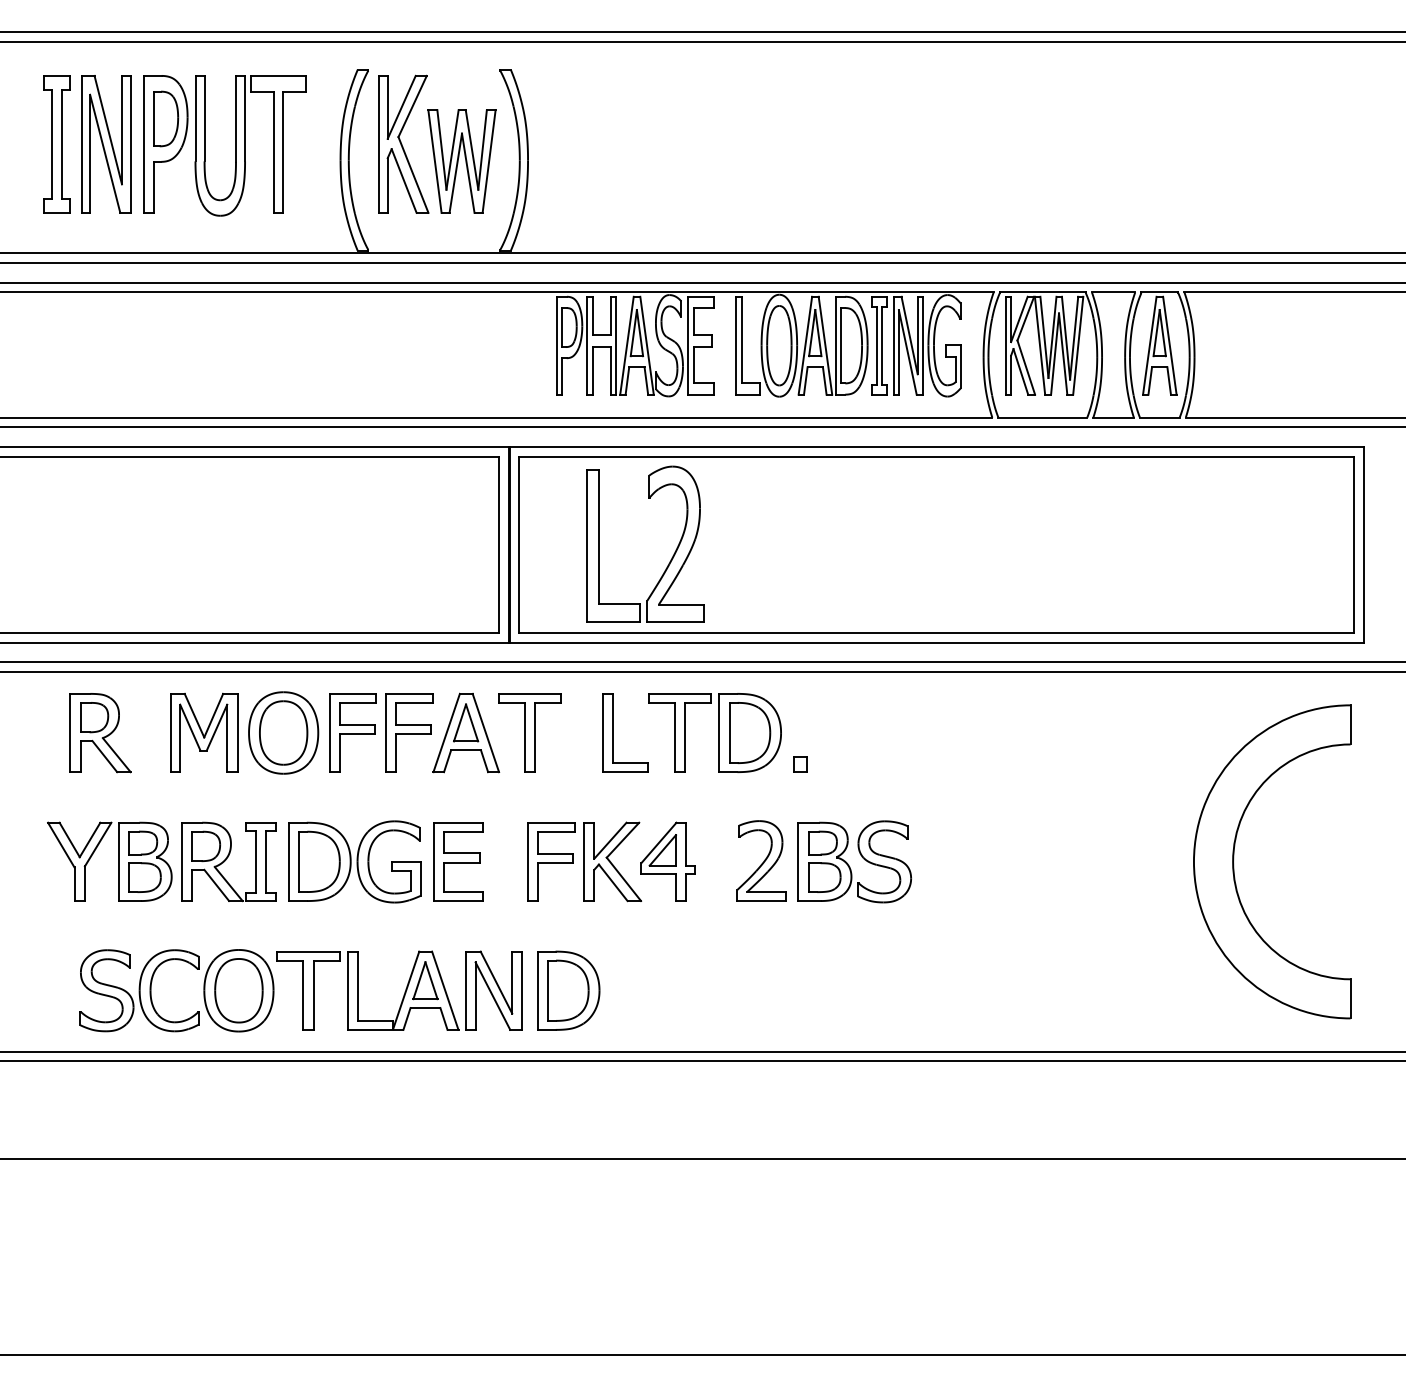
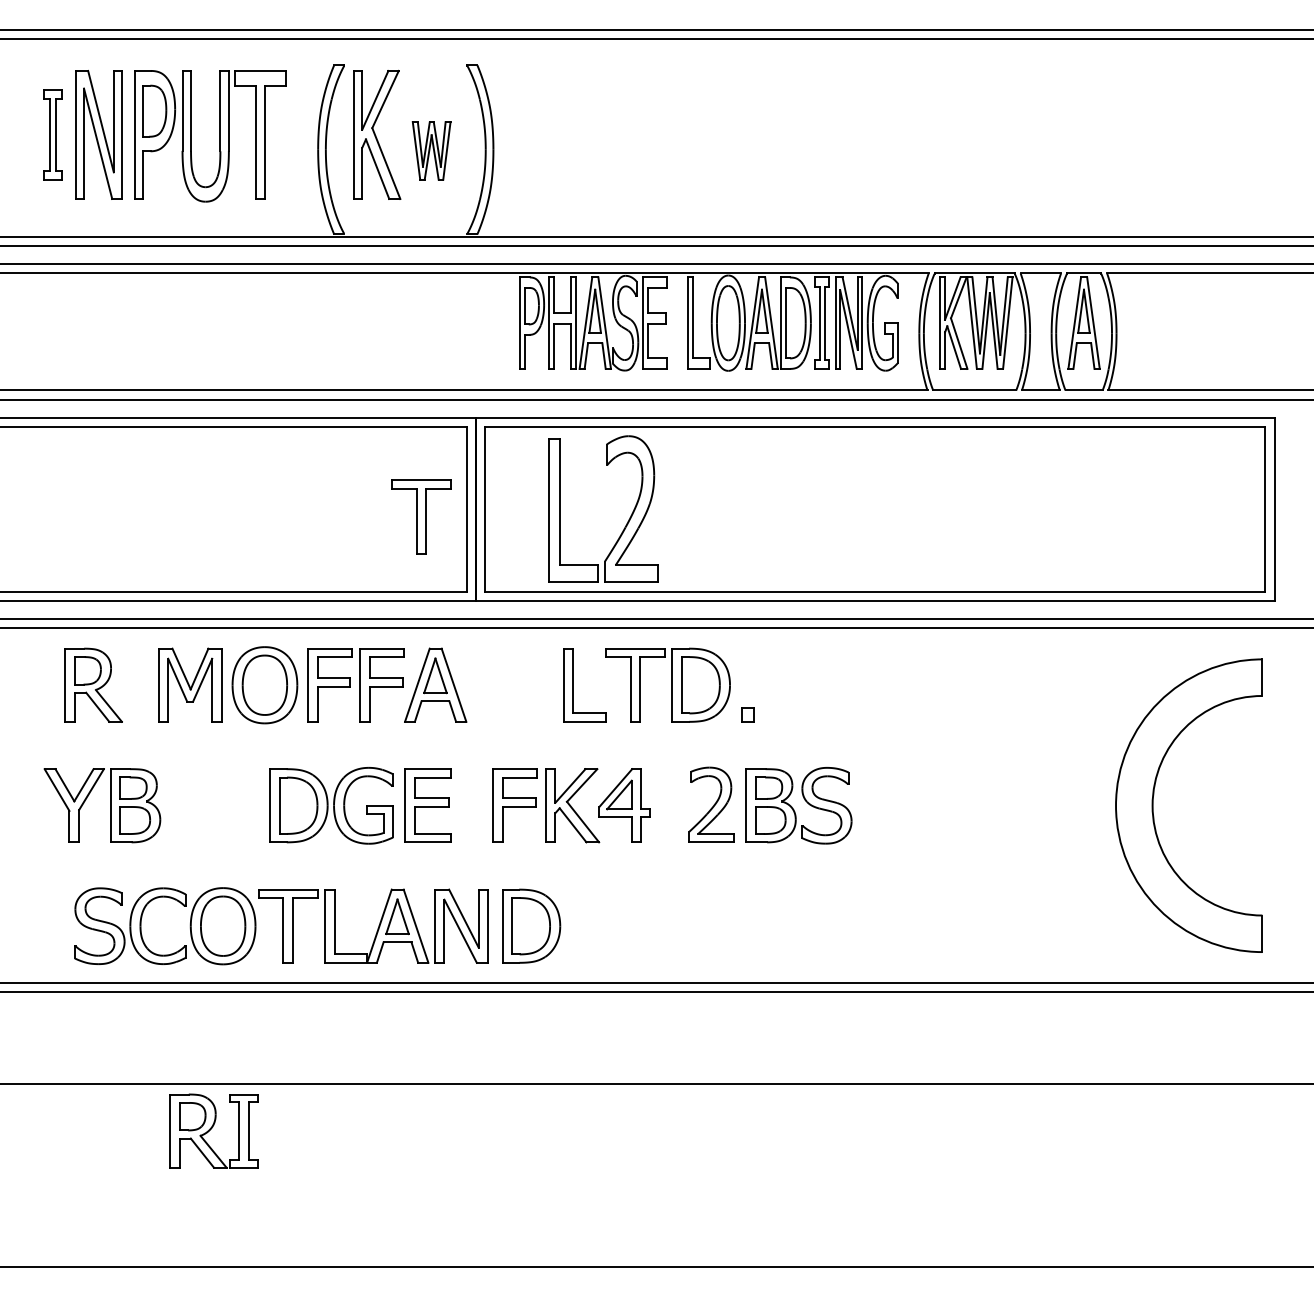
part: (56, 144) -> (52, 135), size x0.7
part: (461, 161) -> (431, 150), size x0.6
part: (529, 732) -> (420, 516), moved
part: (228, 861) -> (213, 1130), moved

